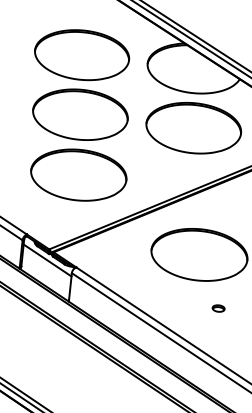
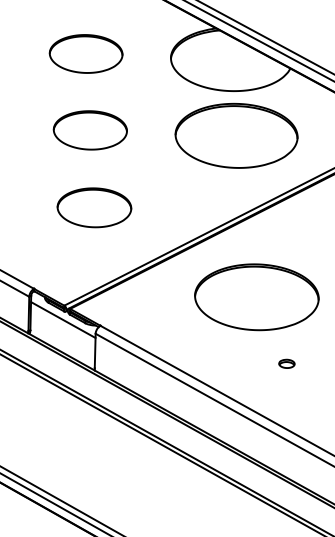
part: (81, 54) -> (85, 53), size x0.6
part: (80, 114) -> (90, 130), size x0.6
part: (78, 174) -> (94, 207), size x0.6

